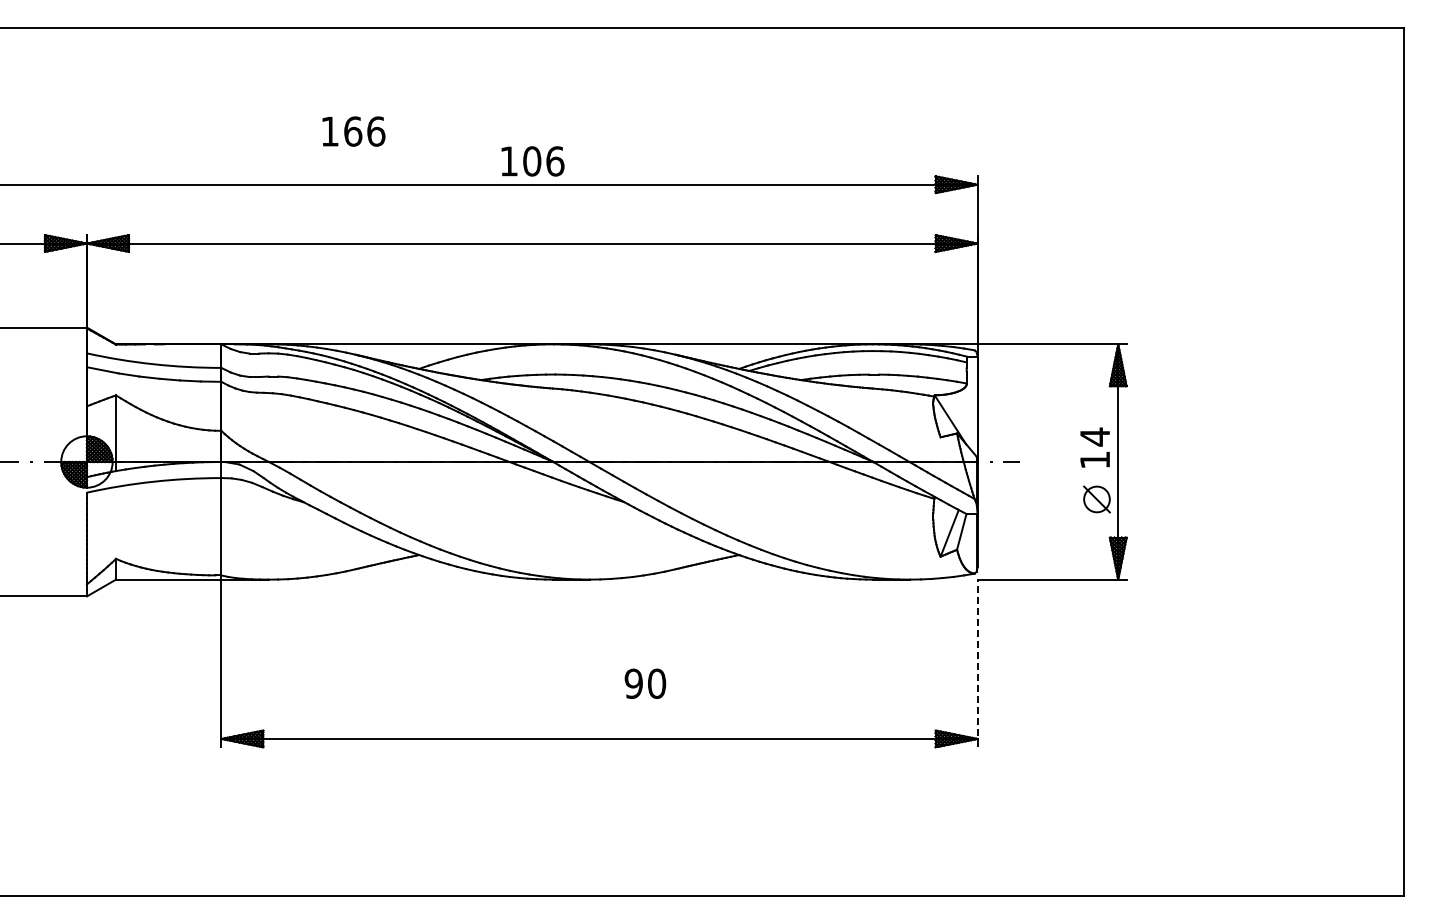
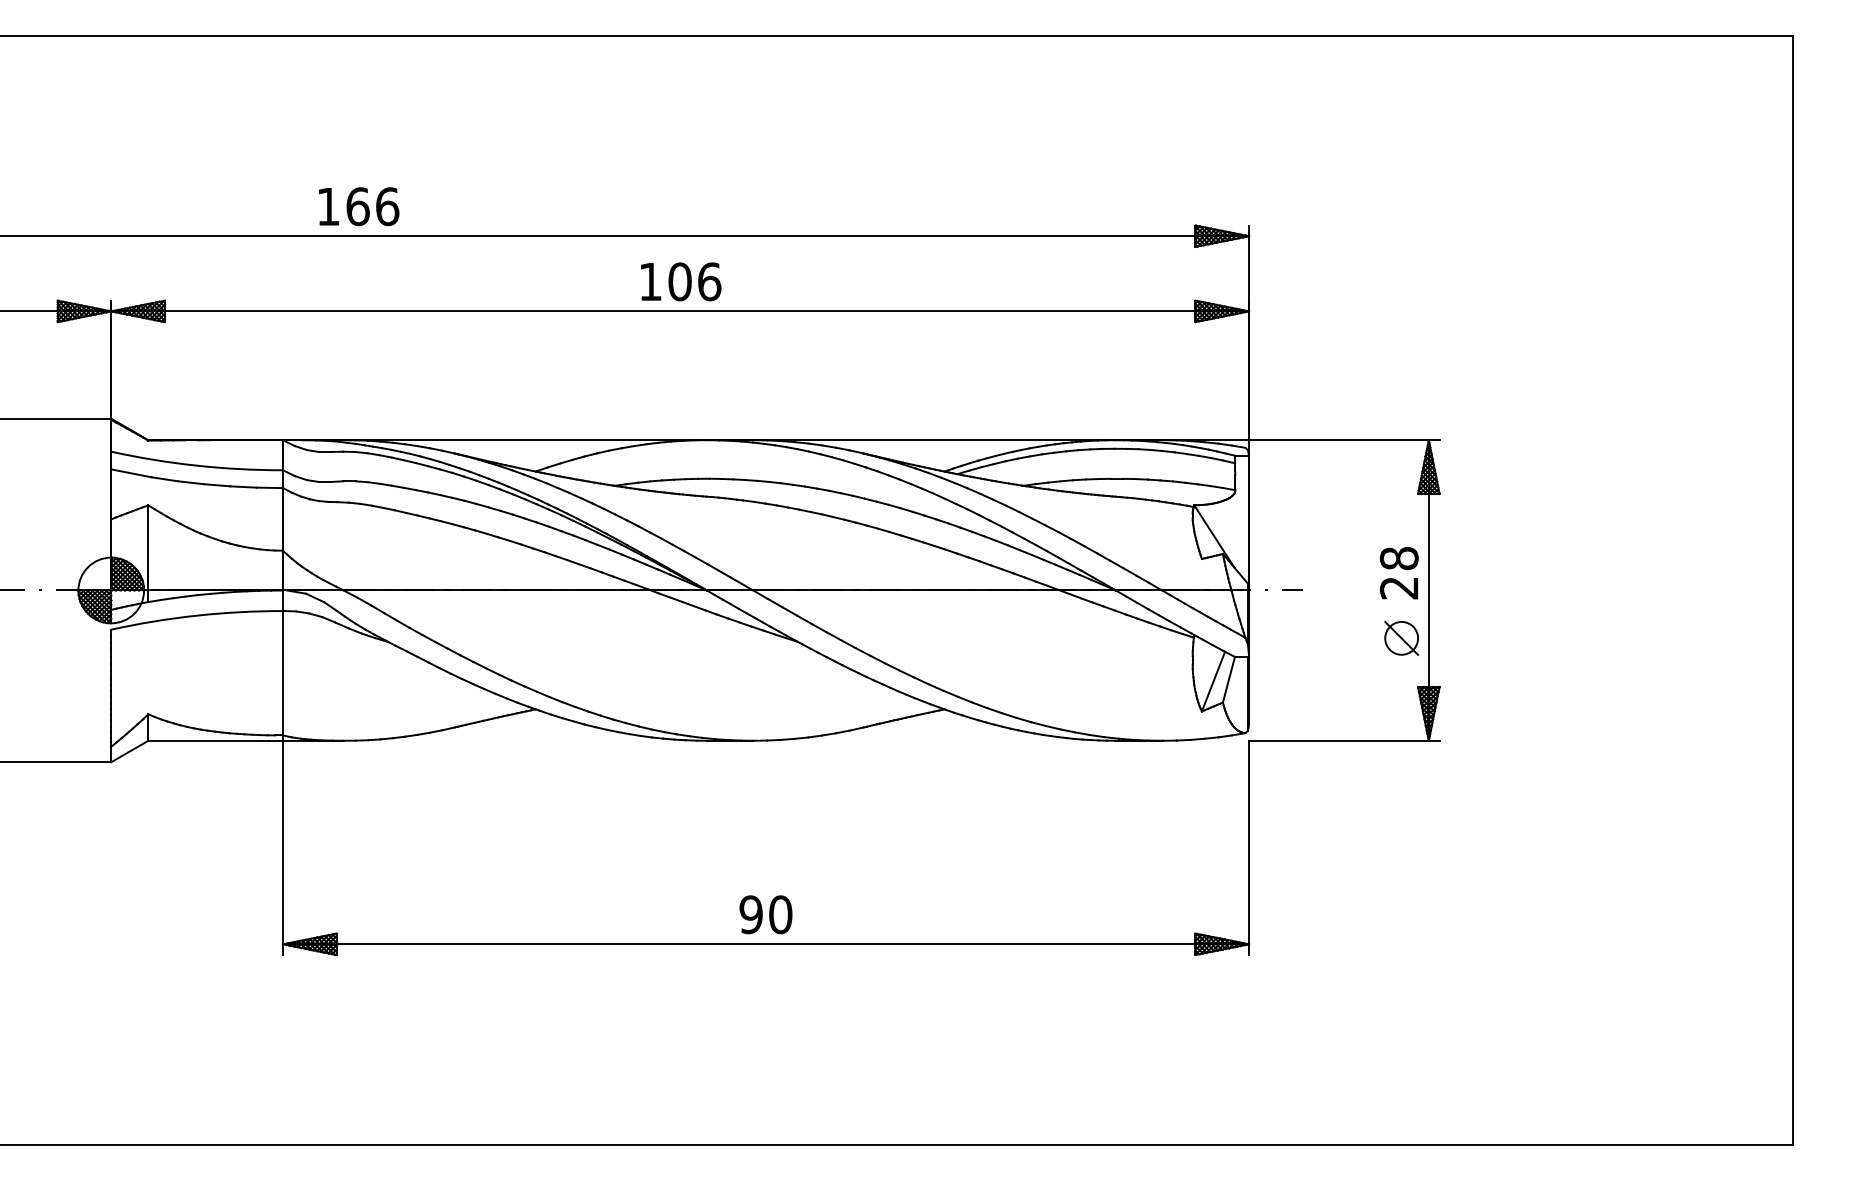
text: (353, 131) -> (358, 206), moved
text: (532, 161) -> (680, 281), moved
text: (1095, 447) -> (1399, 571), 14 -> 28
line: (977, 663) -> (1249, 847), dashed -> solid
text: (645, 683) -> (766, 914), moved

